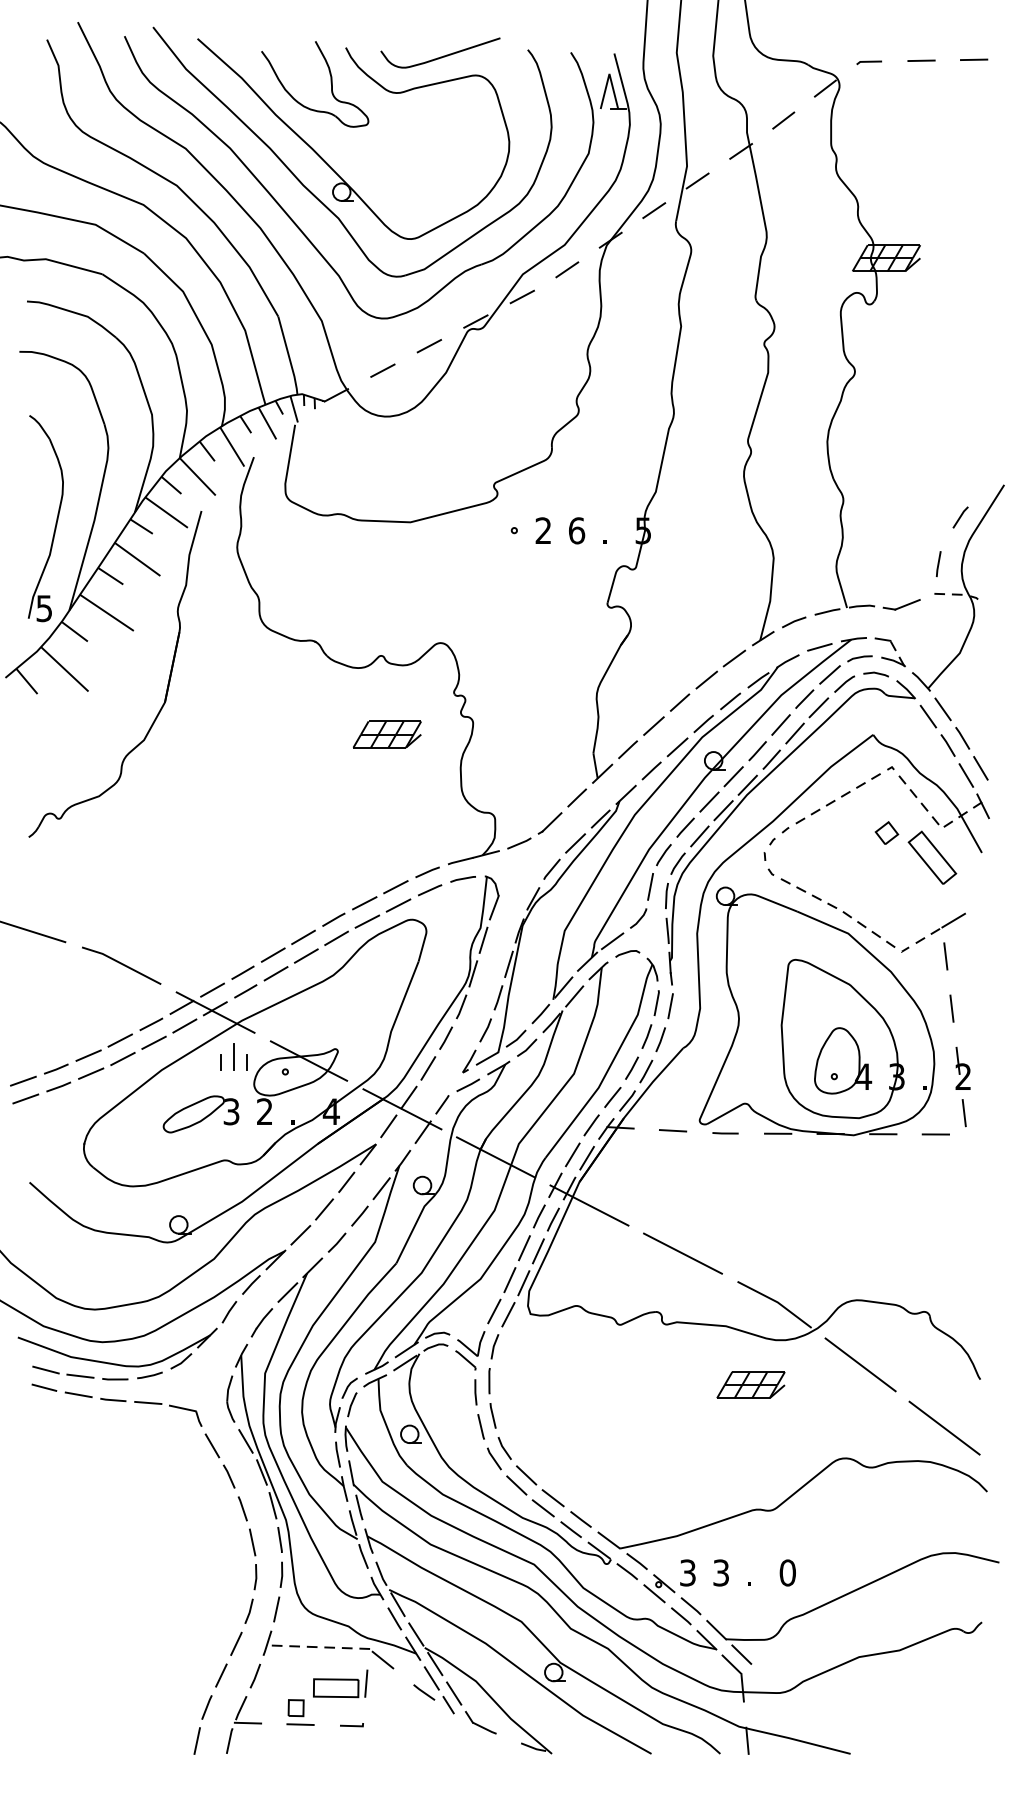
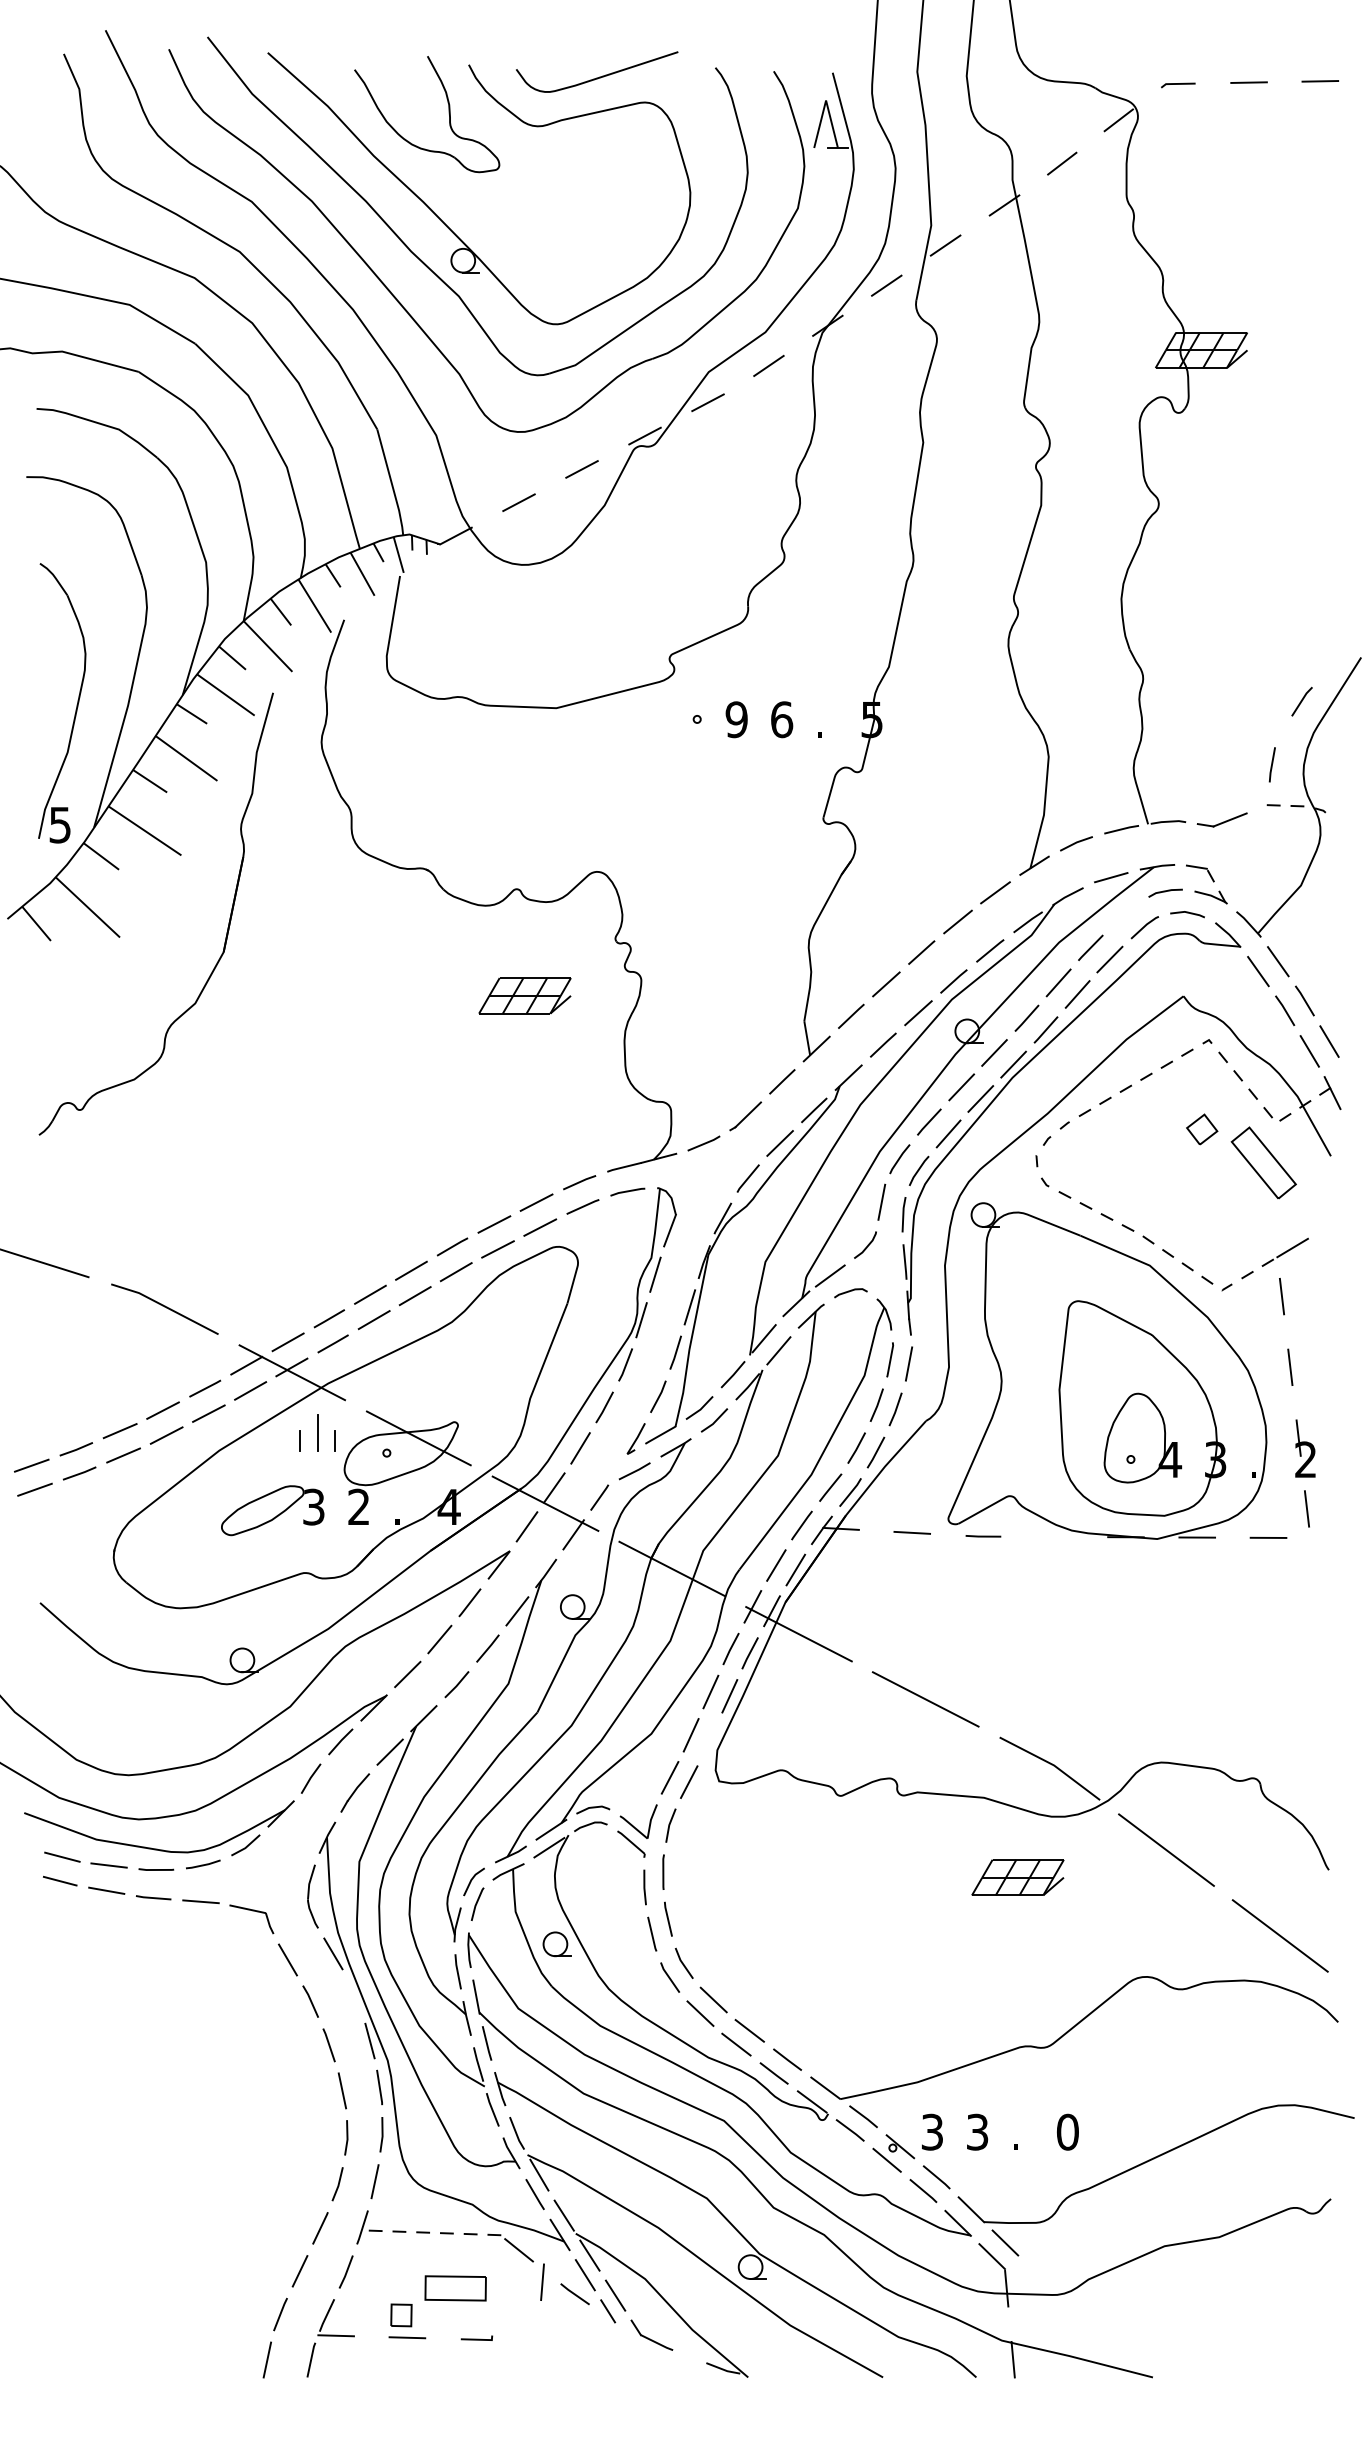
text: (543, 530) -> (736, 719), 2 -> 9
line: (829, 674) -> (1124, 914), removed
line: (777, 1133) -> (1054, 1536), removed
line: (523, 1283) -> (709, 1739), removed
line: (261, 1472) -> (354, 1995), removed
line: (366, 1683) -> (542, 2281), moved

